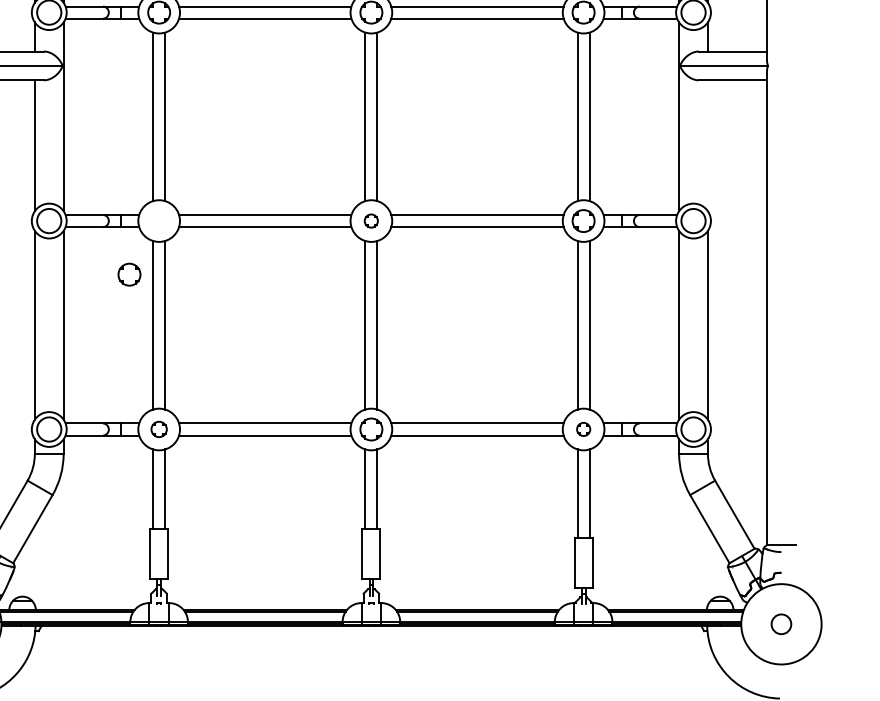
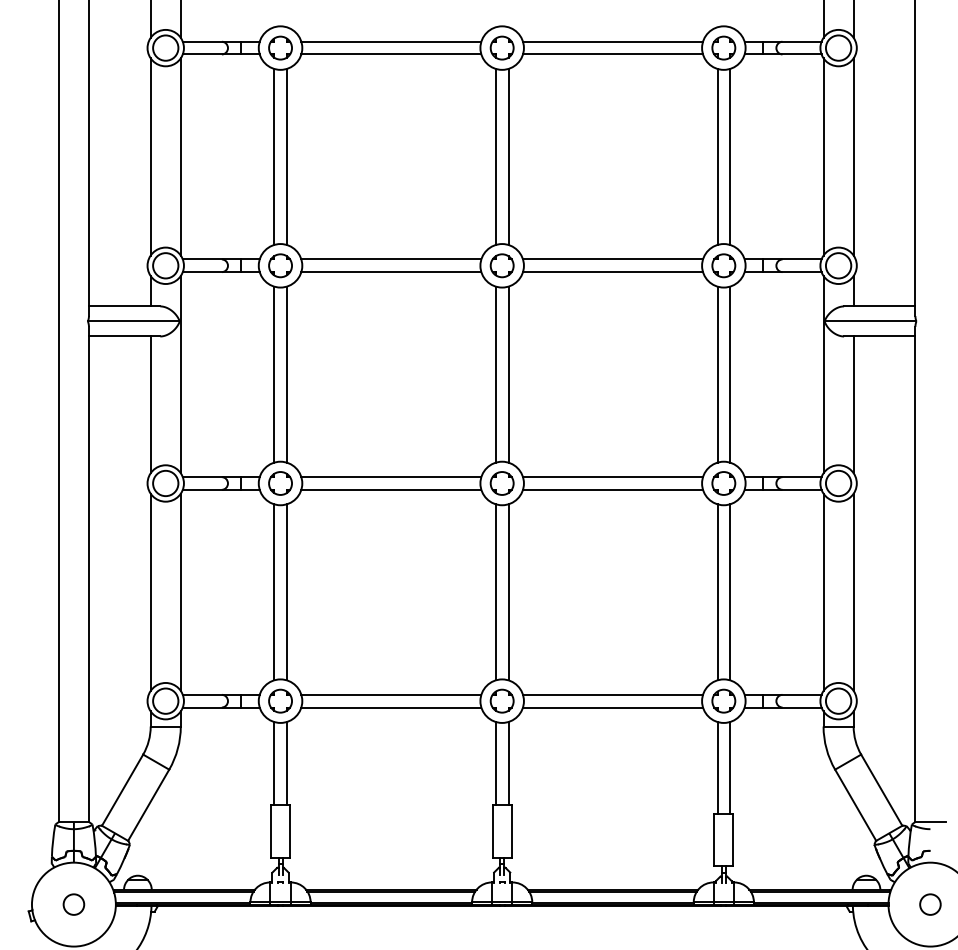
line: (707, 145) -> (853, 404), added
part: (370, 221) -> (501, 483), size x1.67
circle: (129, 274) -> (280, 483), moved
part: (159, 428) -> (280, 700), size x1.43
part: (583, 428) -> (723, 700), size x1.67

